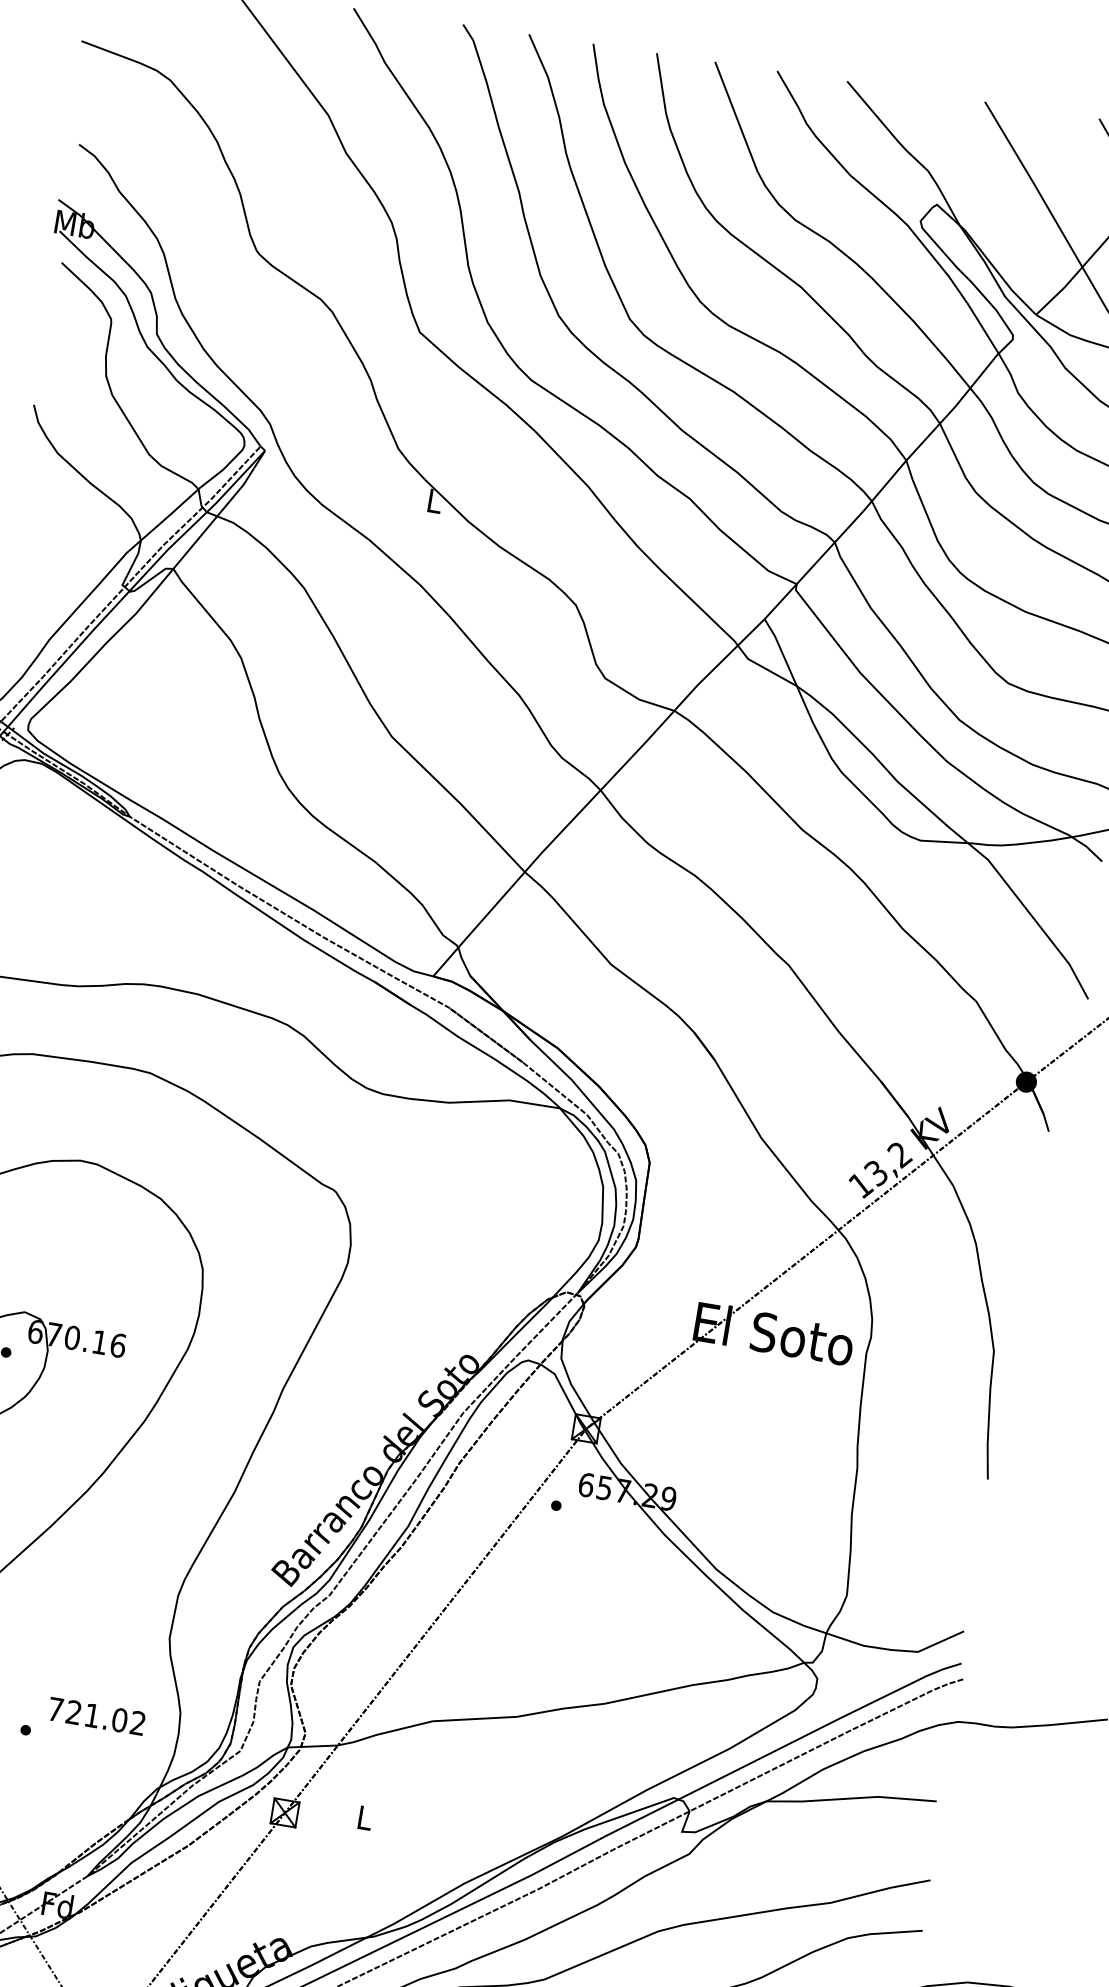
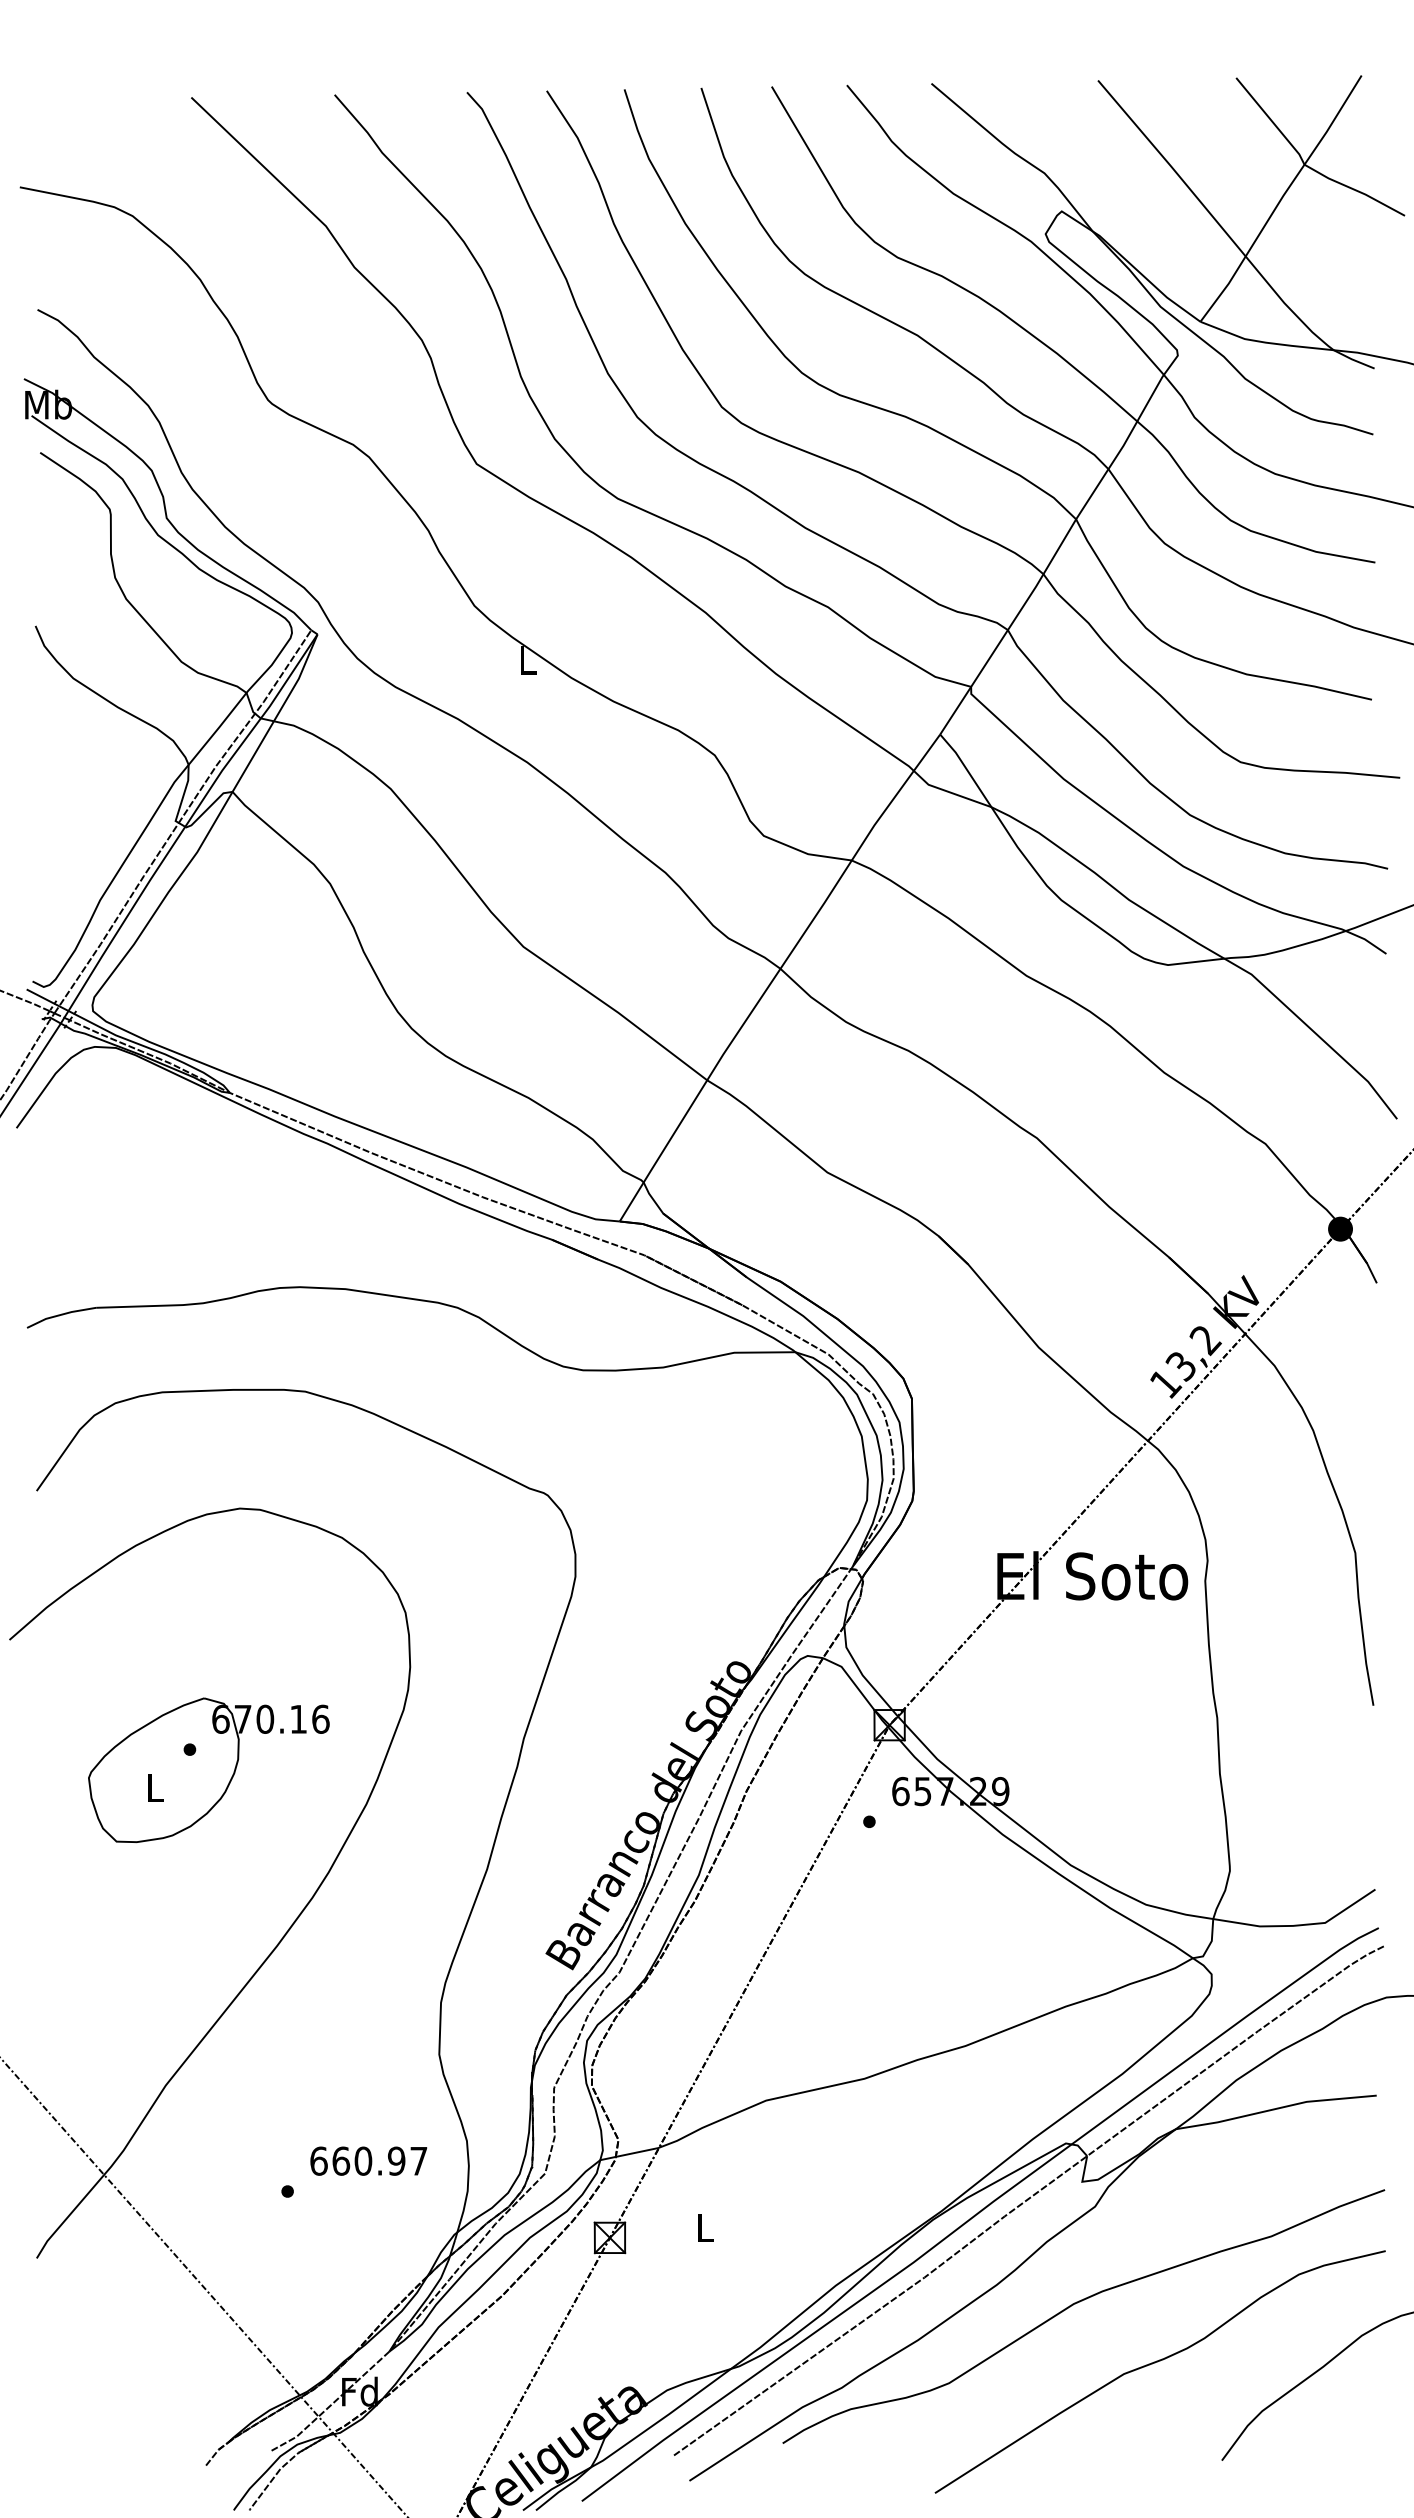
text: (96, 1715) -> (368, 2160), 721.02 -> 660.97

